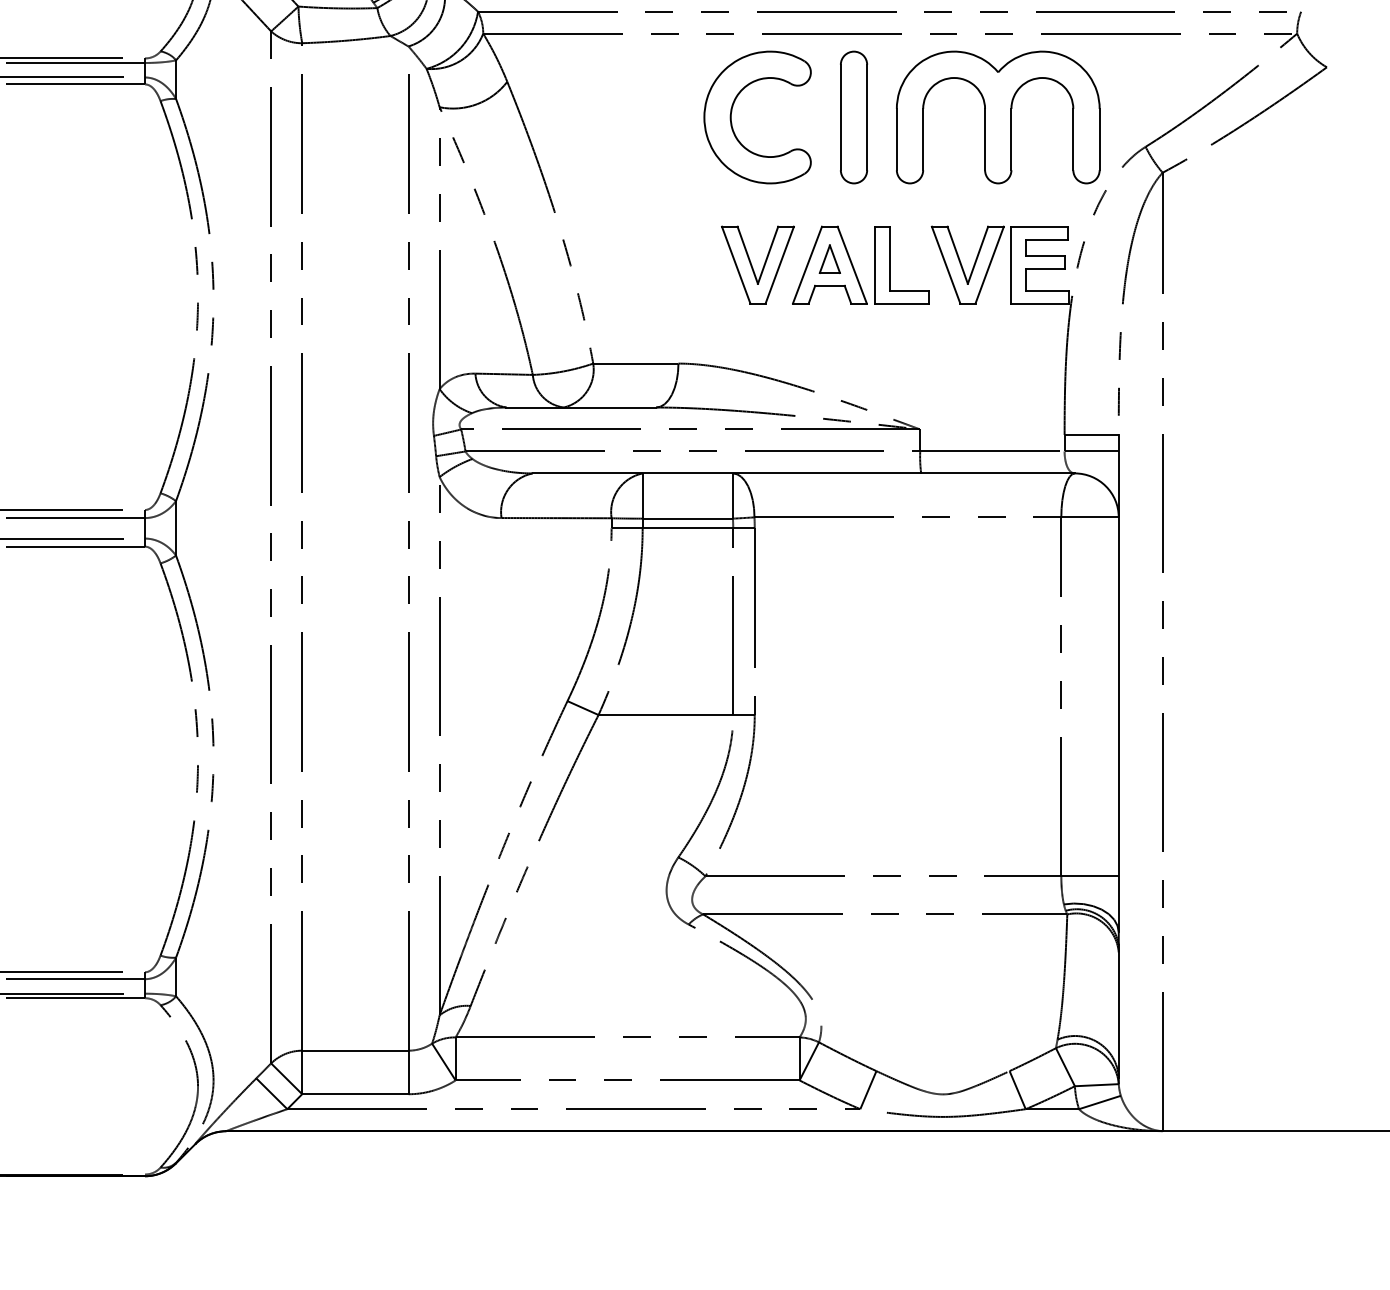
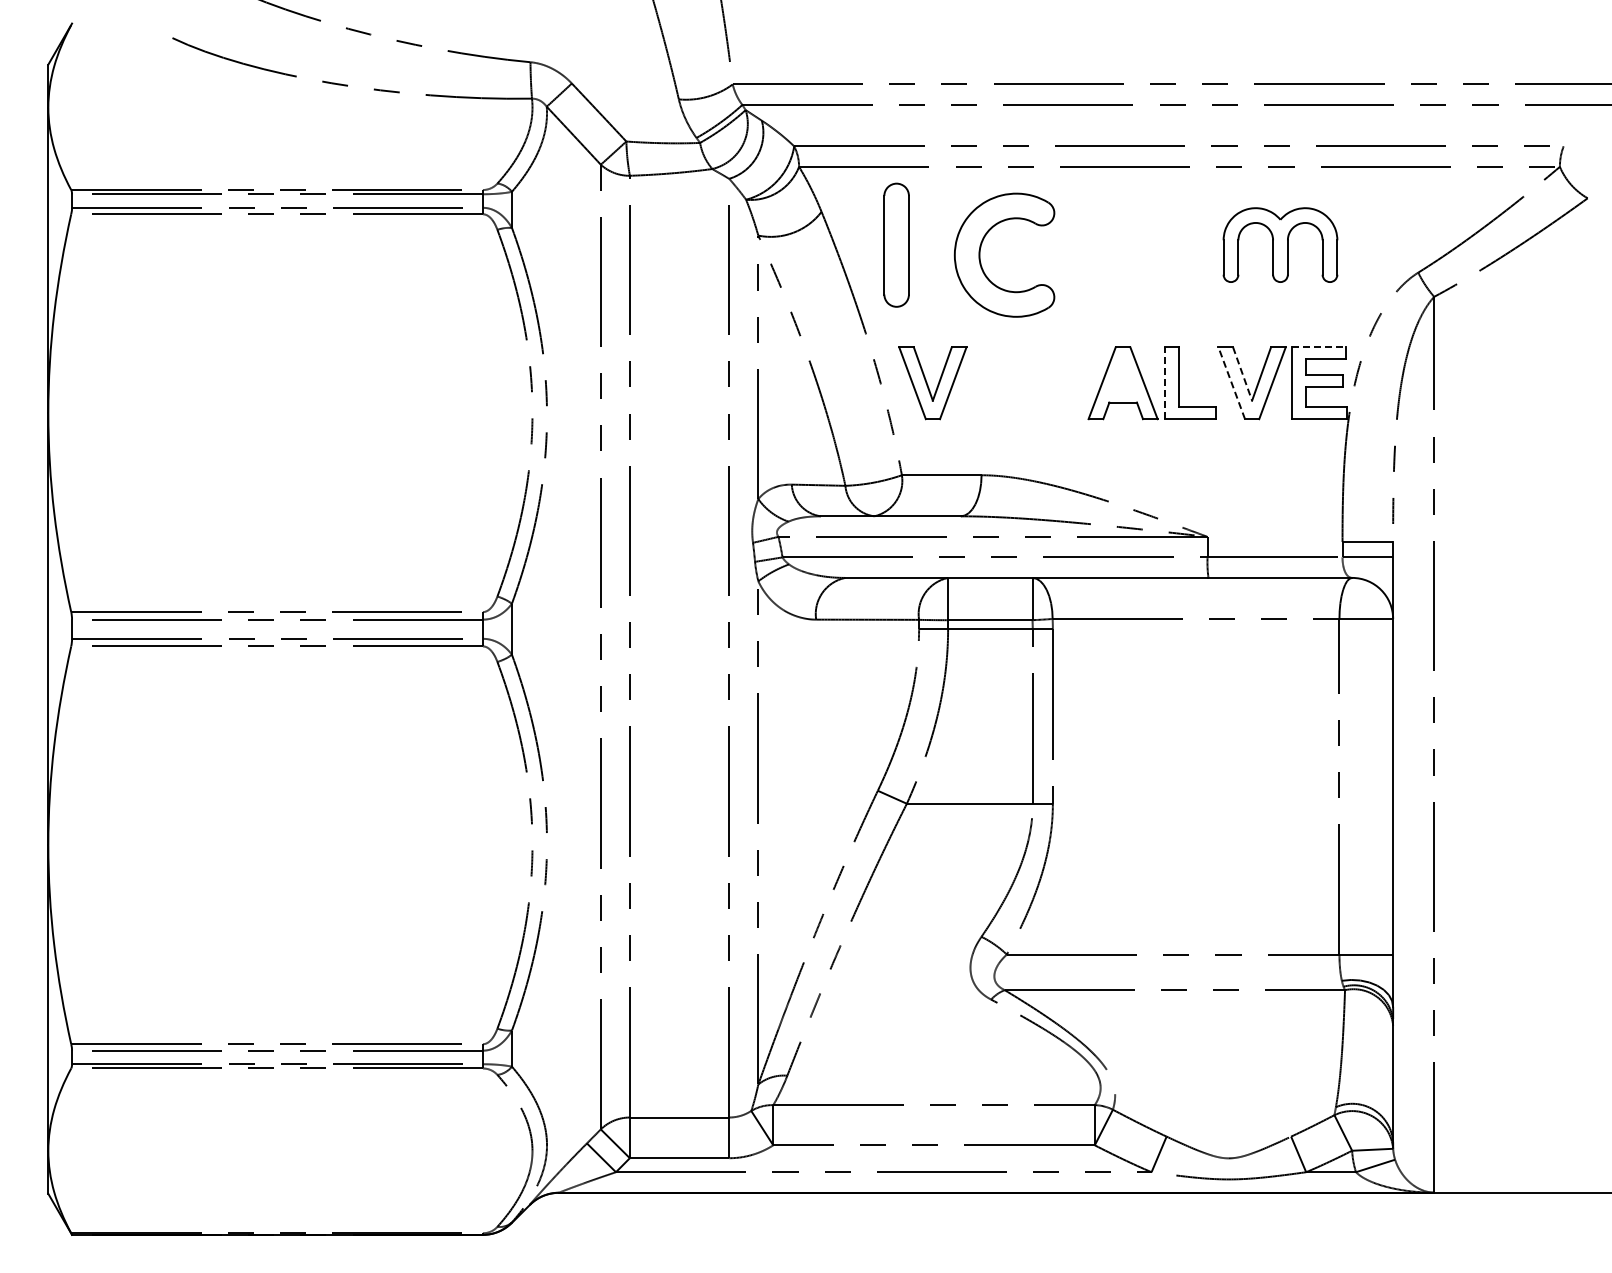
part: (731, 116) -> (980, 254), moved
part: (853, 116) -> (896, 244), moved
part: (998, 116) -> (1280, 244), size x0.6
line: (1038, 226) -> (1318, 347), solid -> dashed
line: (957, 255) -> (1242, 374), solid -> dashed
part: (829, 259) -> (1122, 377), removed
line: (945, 264) -> (1231, 382), solid -> dashed
part: (757, 265) -> (932, 383), moved
line: (875, 265) -> (1165, 383), solid -> dashed

